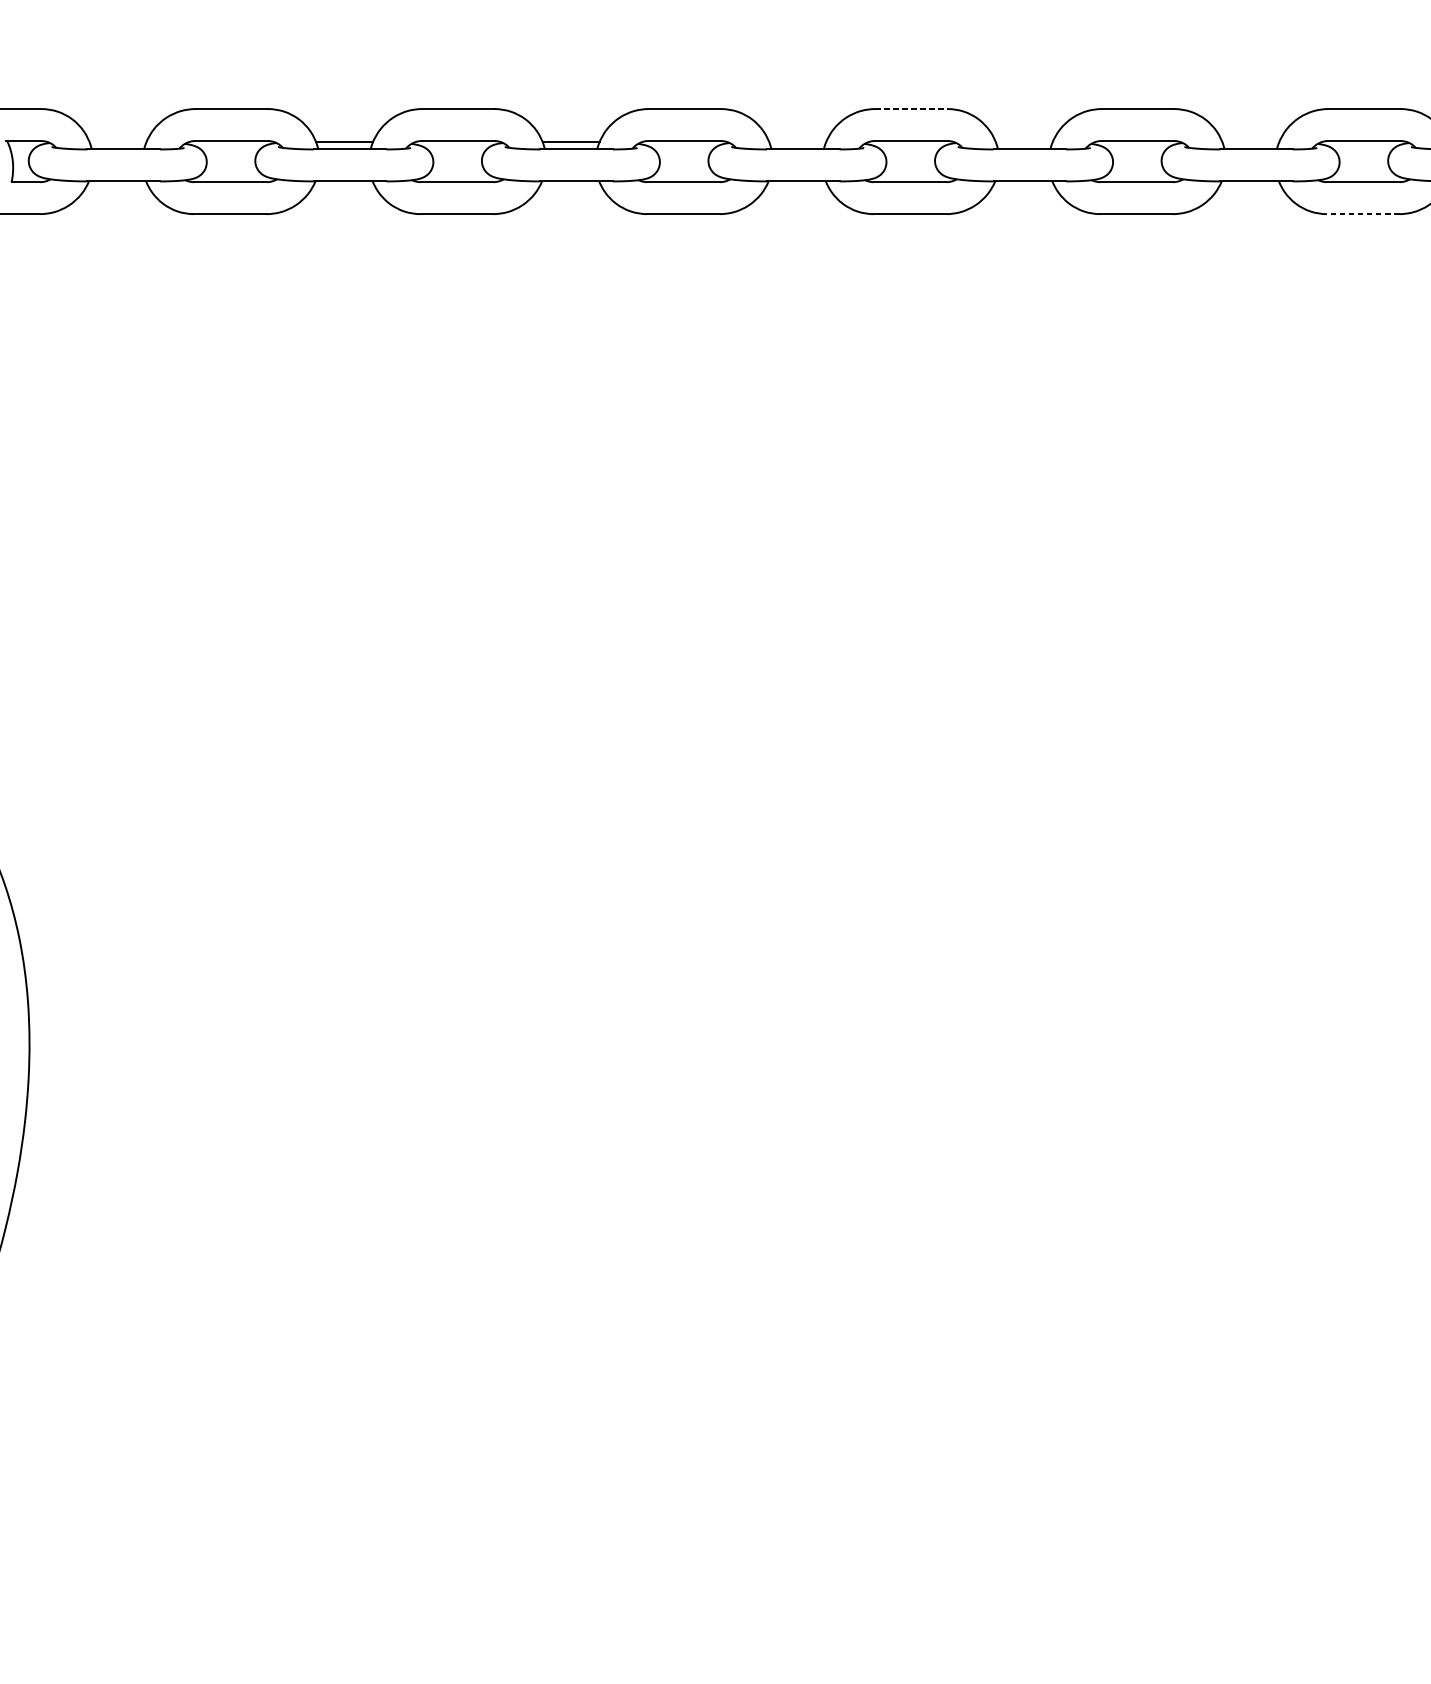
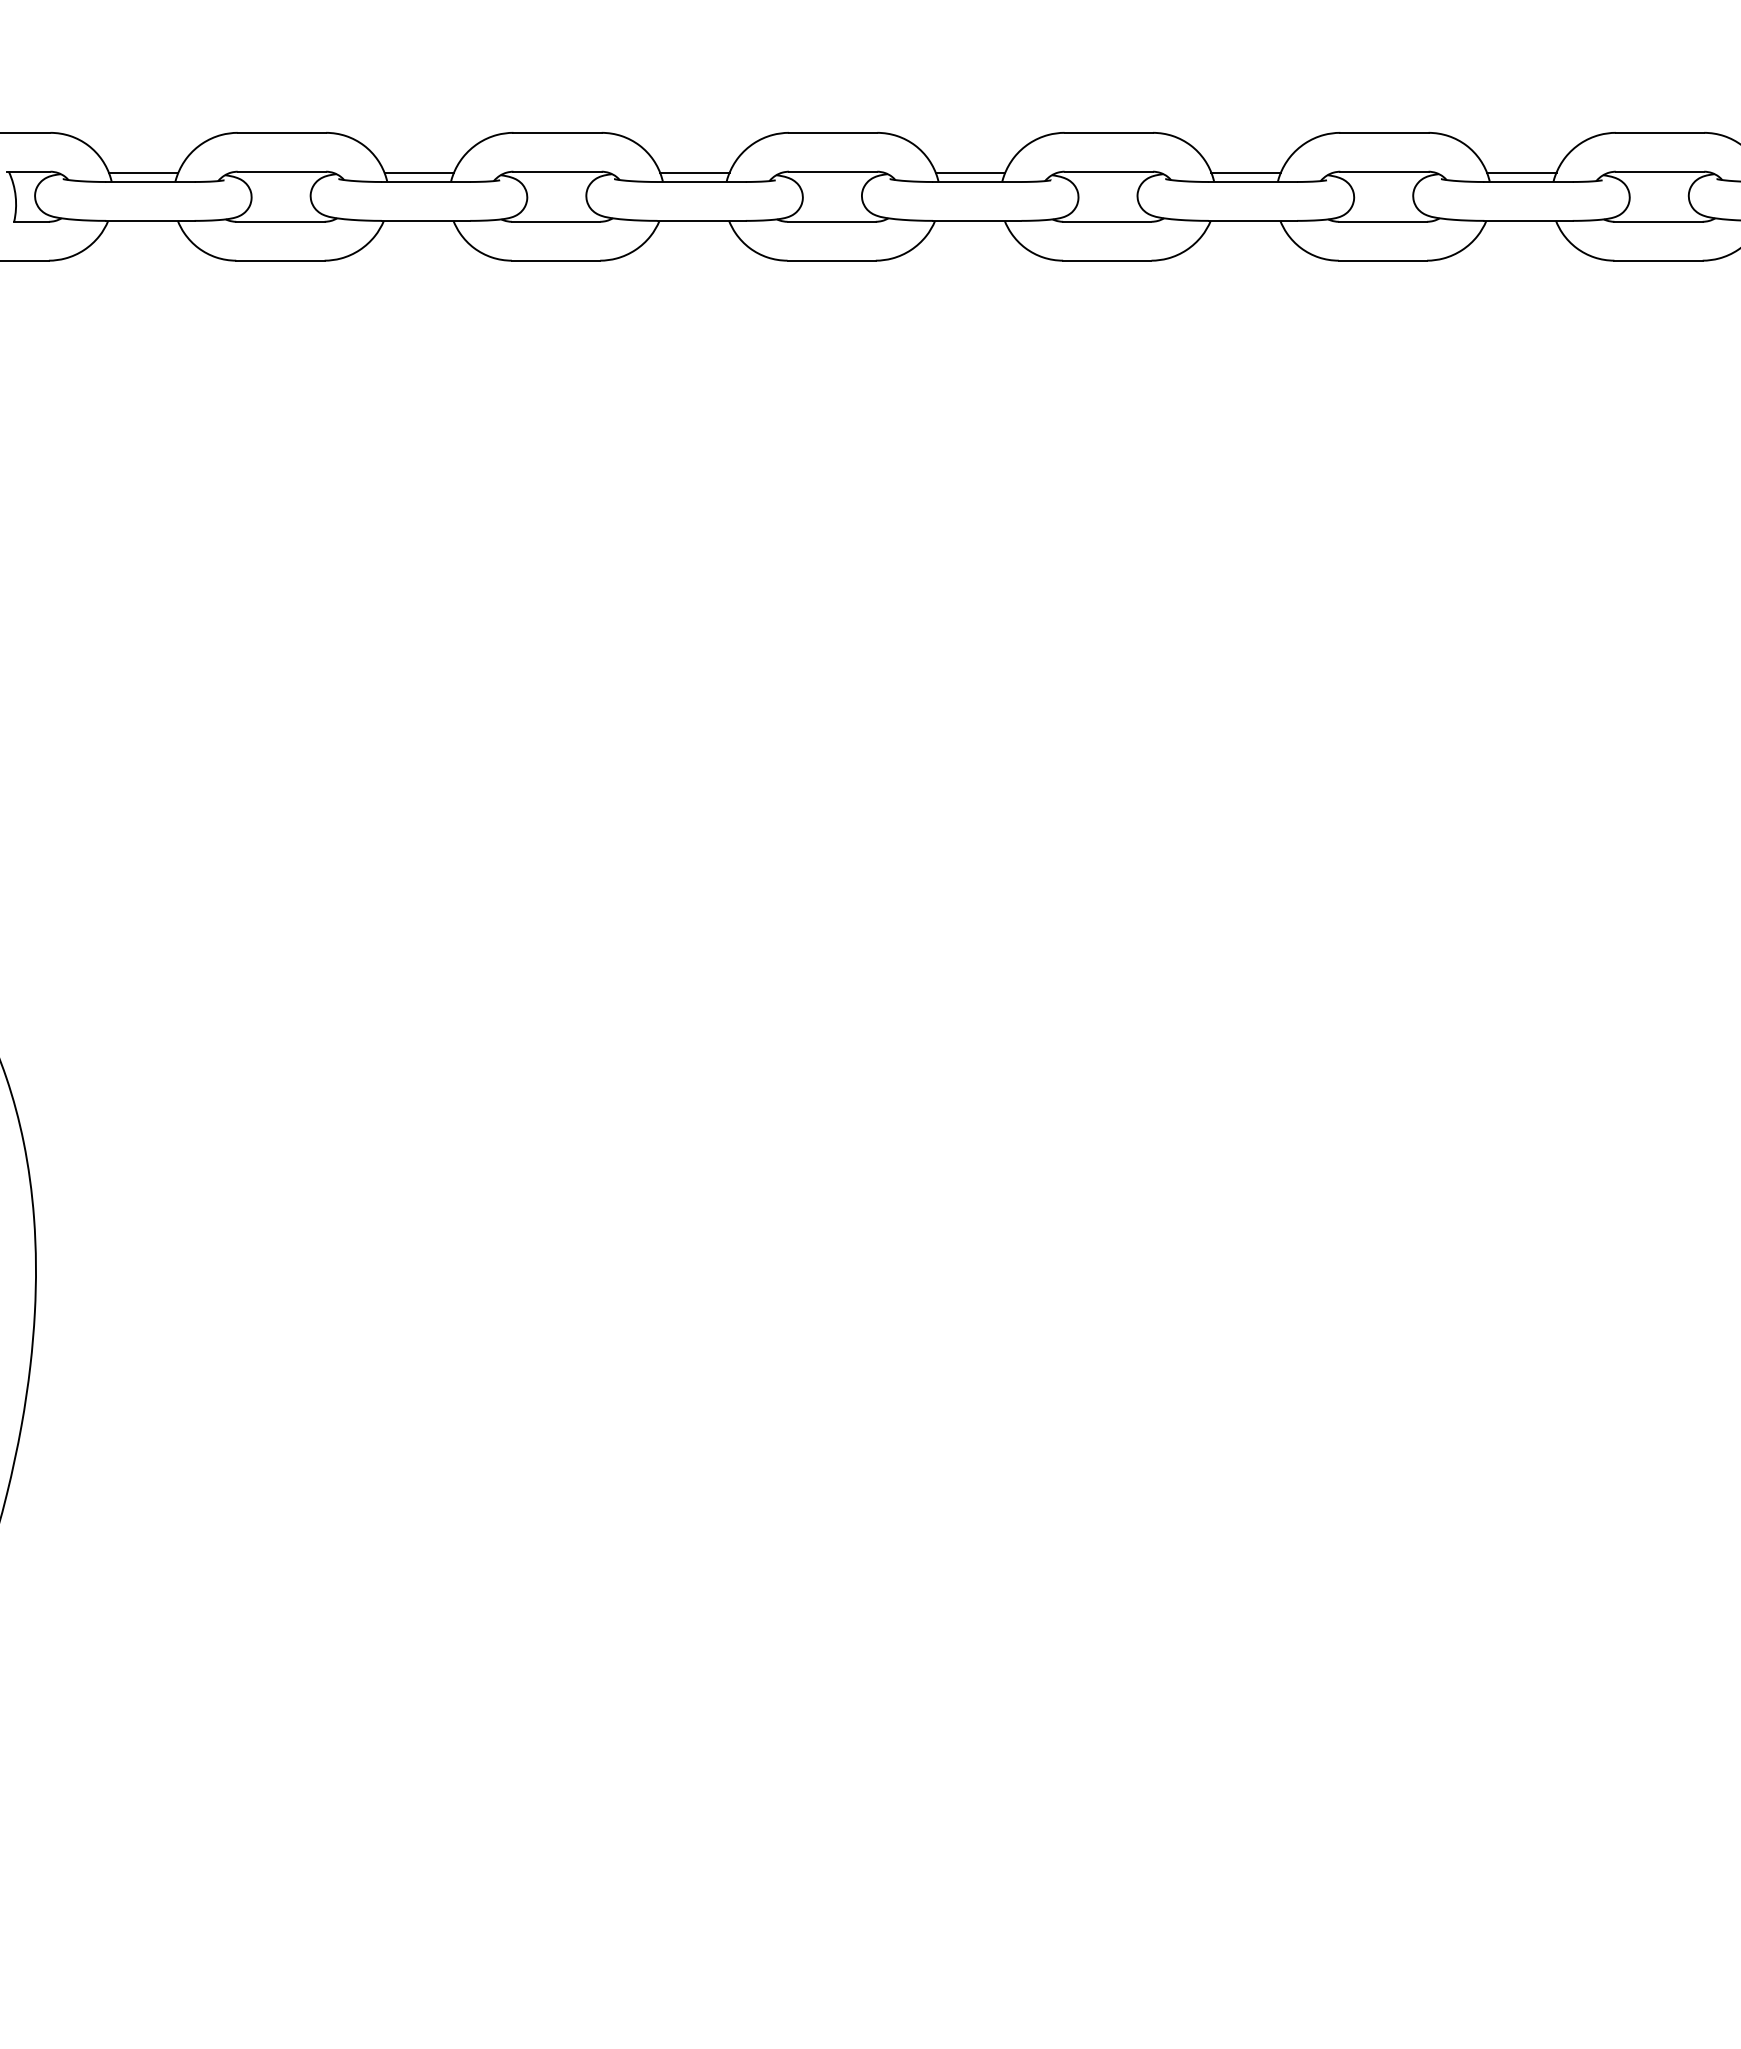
line: (911, 108) -> (1109, 132), dashed -> solid
line: (117, 141) -> (143, 172), added
line: (797, 141) -> (970, 172), added
line: (1023, 141) -> (1245, 172), added
line: (1250, 141) -> (1521, 172), added
line: (1363, 213) -> (1658, 260), dashed -> solid

